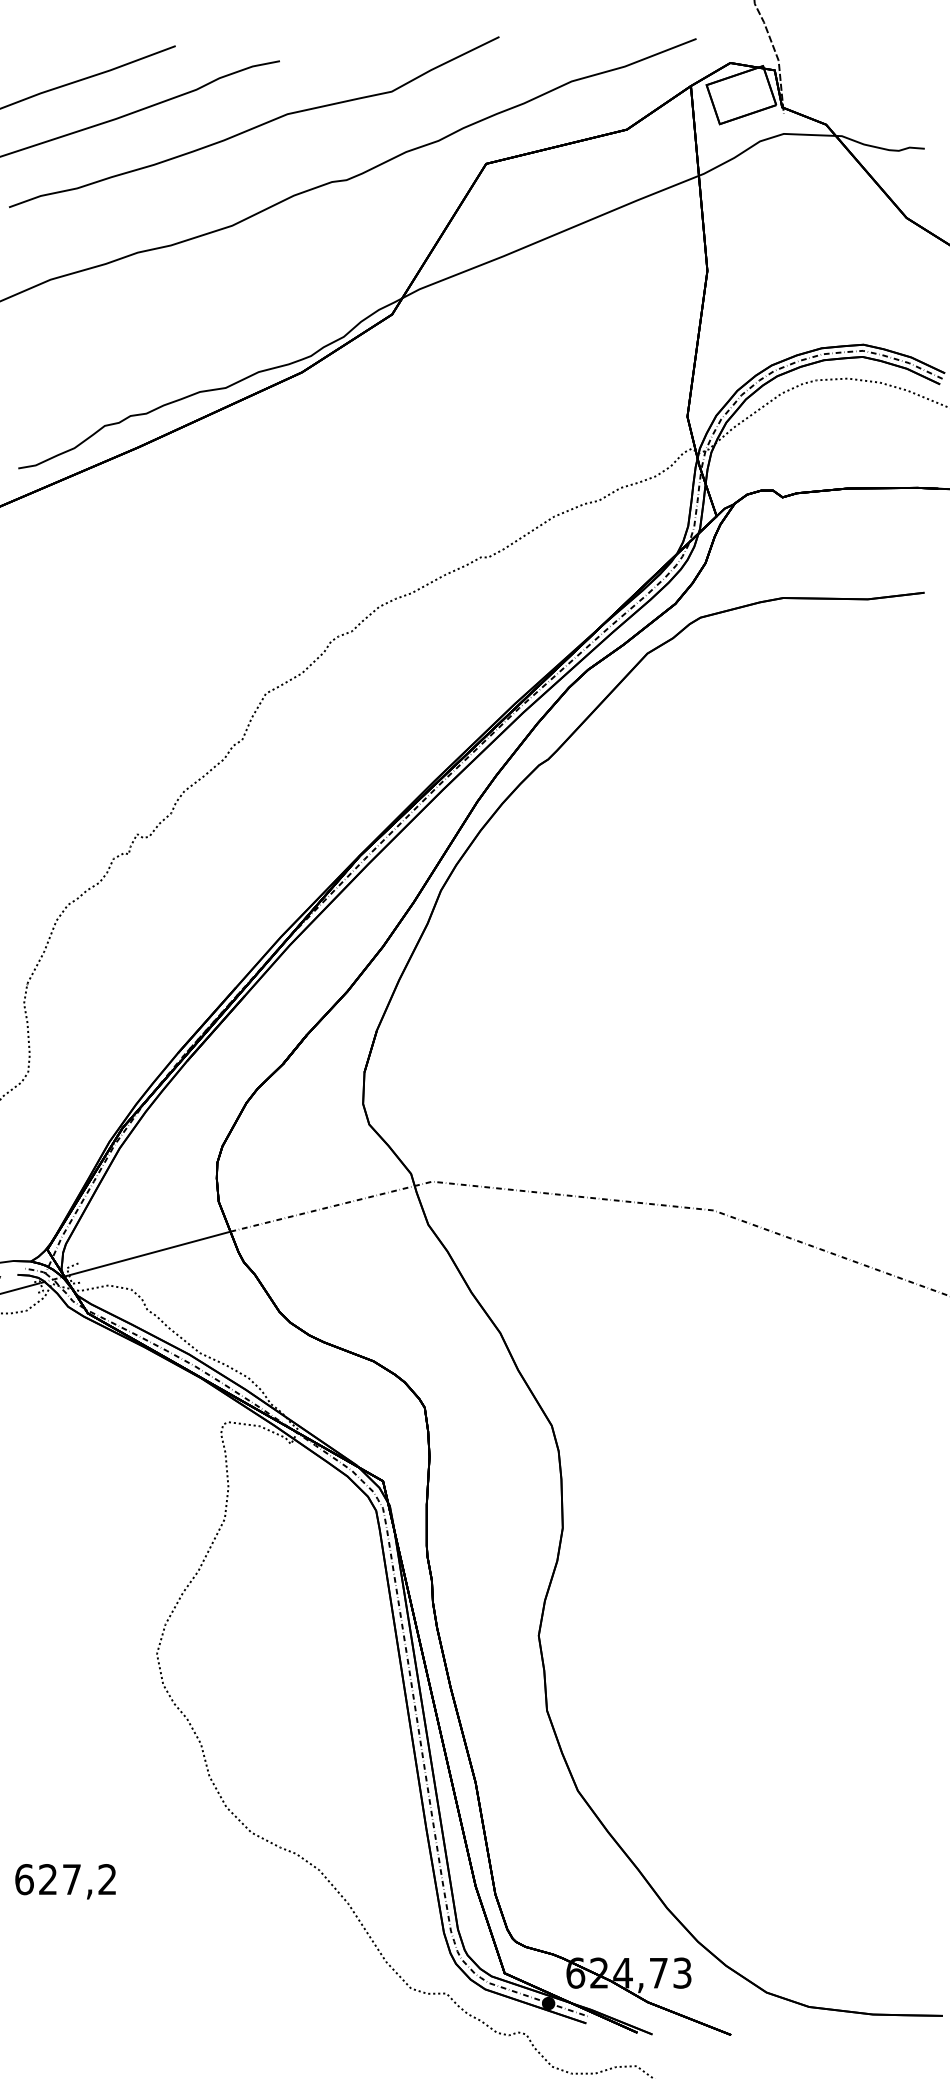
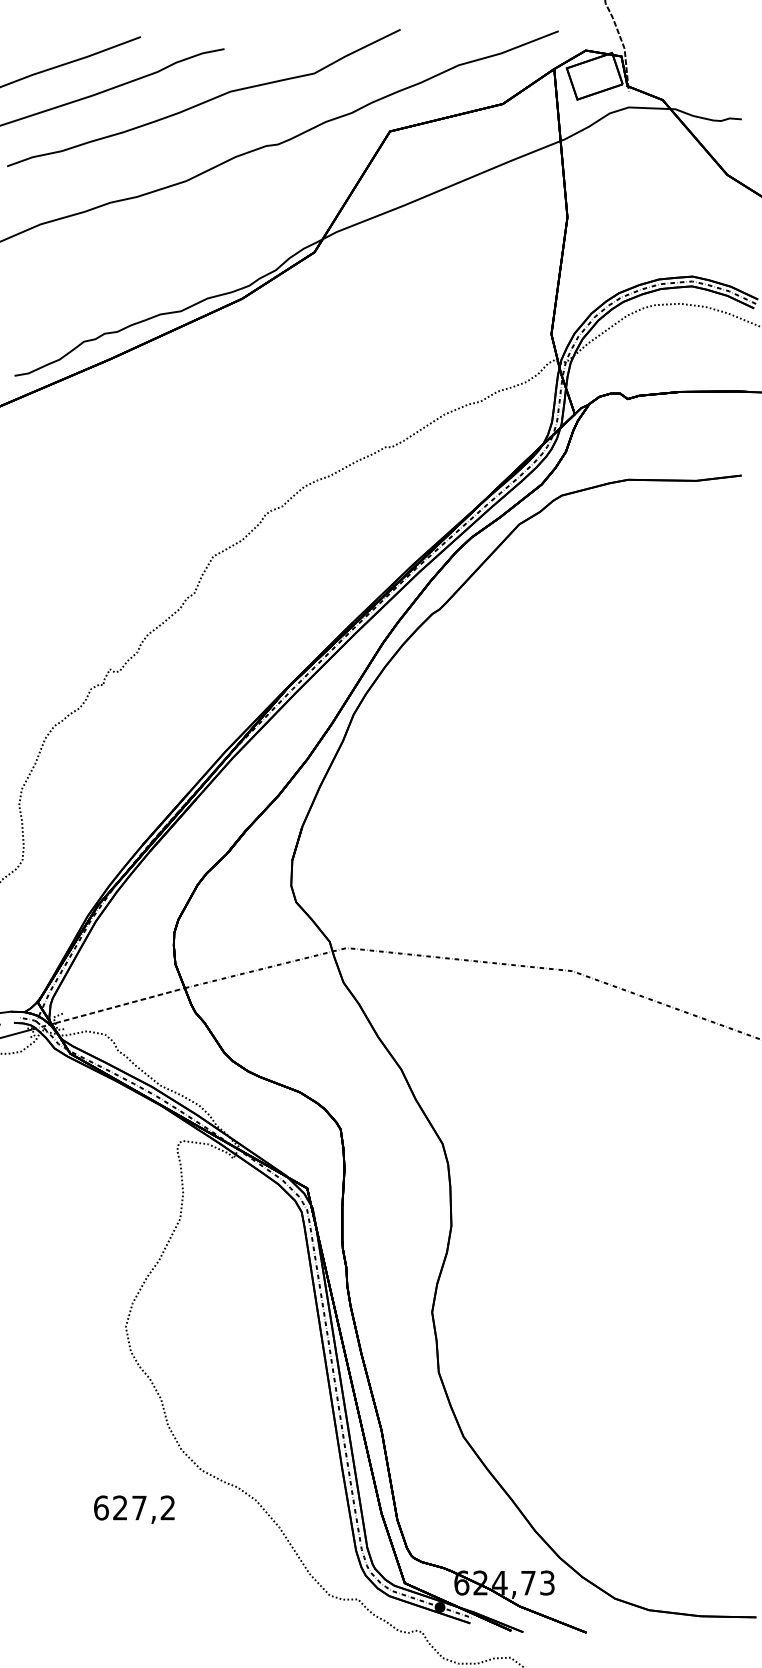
line: (149, 1253) -> (119, 1005), solid -> dashed
text: (65, 1881) -> (134, 1509), moved

